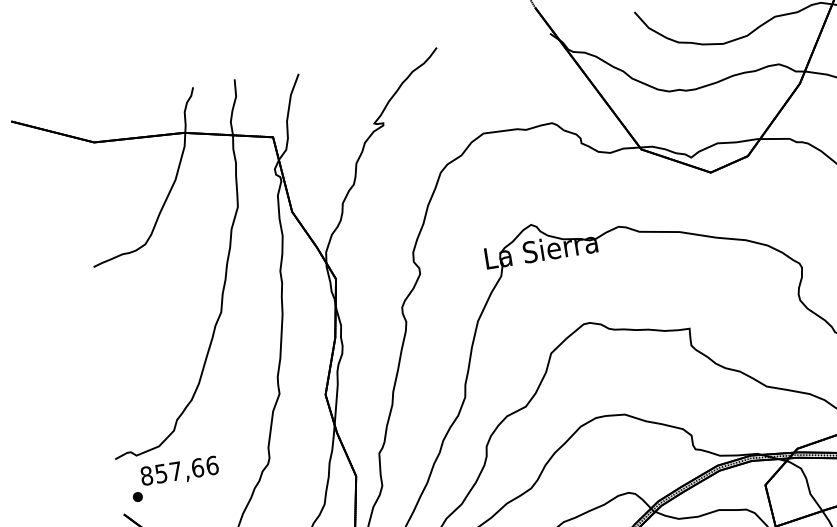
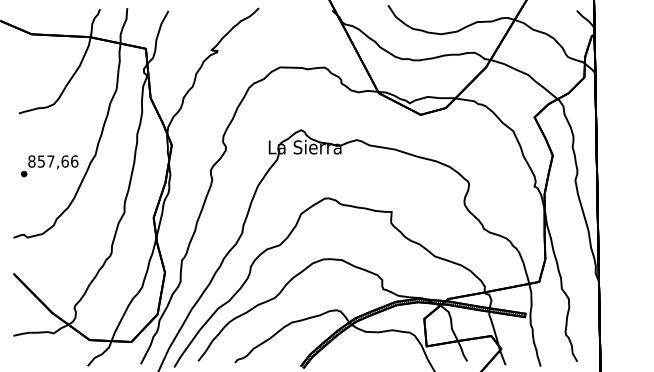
text: (174, 479) -> (49, 166), moved

